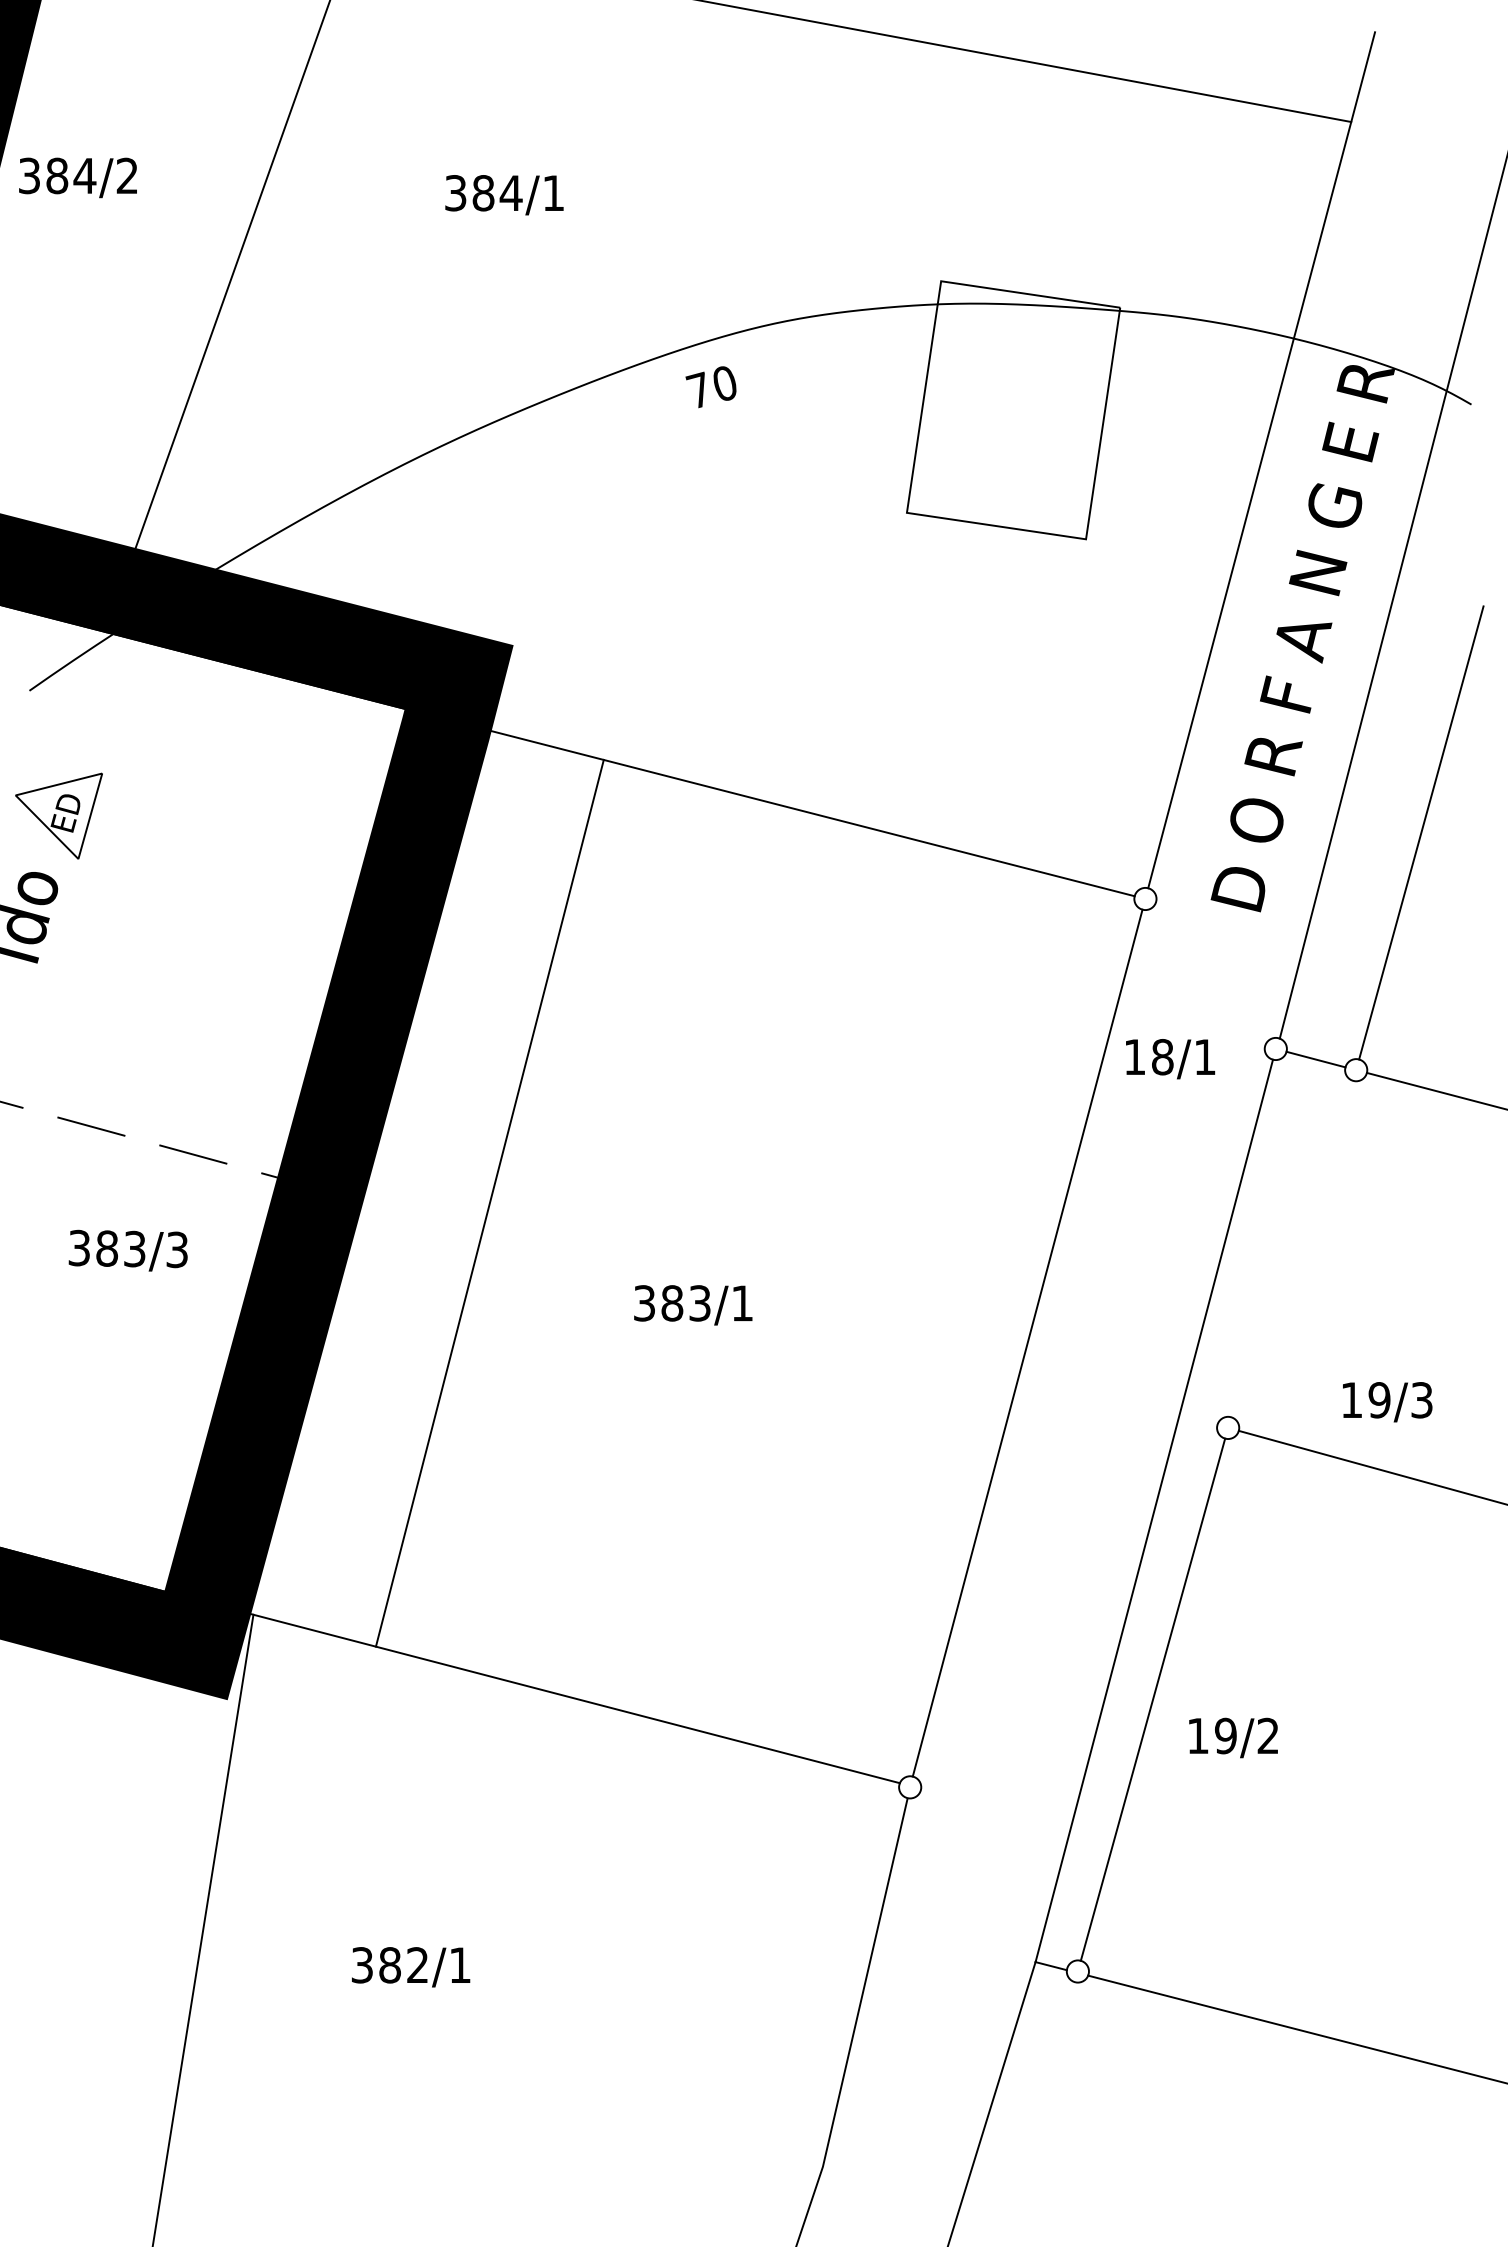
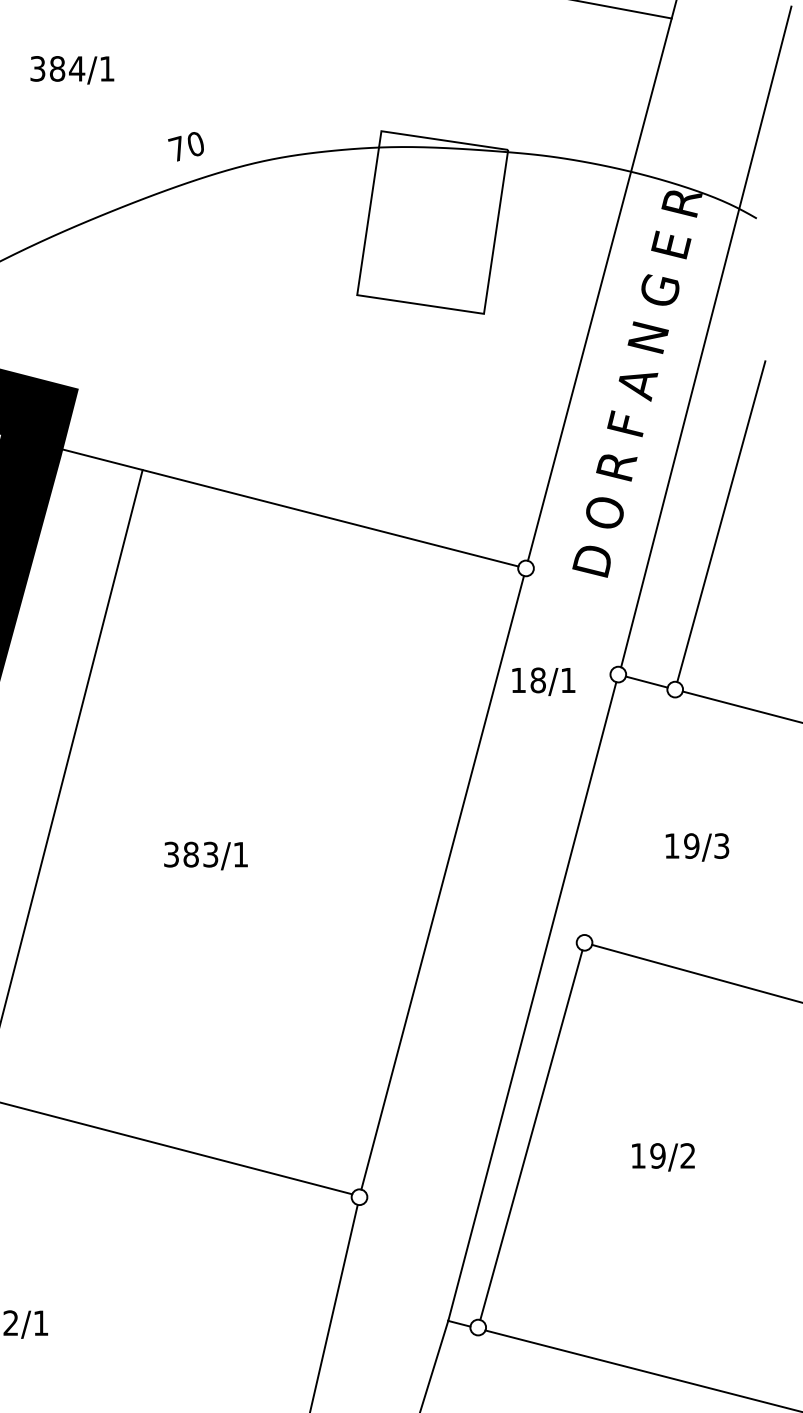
text: (710, 387) -> (185, 146), moved
text: (1387, 1402) -> (697, 847), moved
text: (1233, 1737) -> (663, 1156), moved

